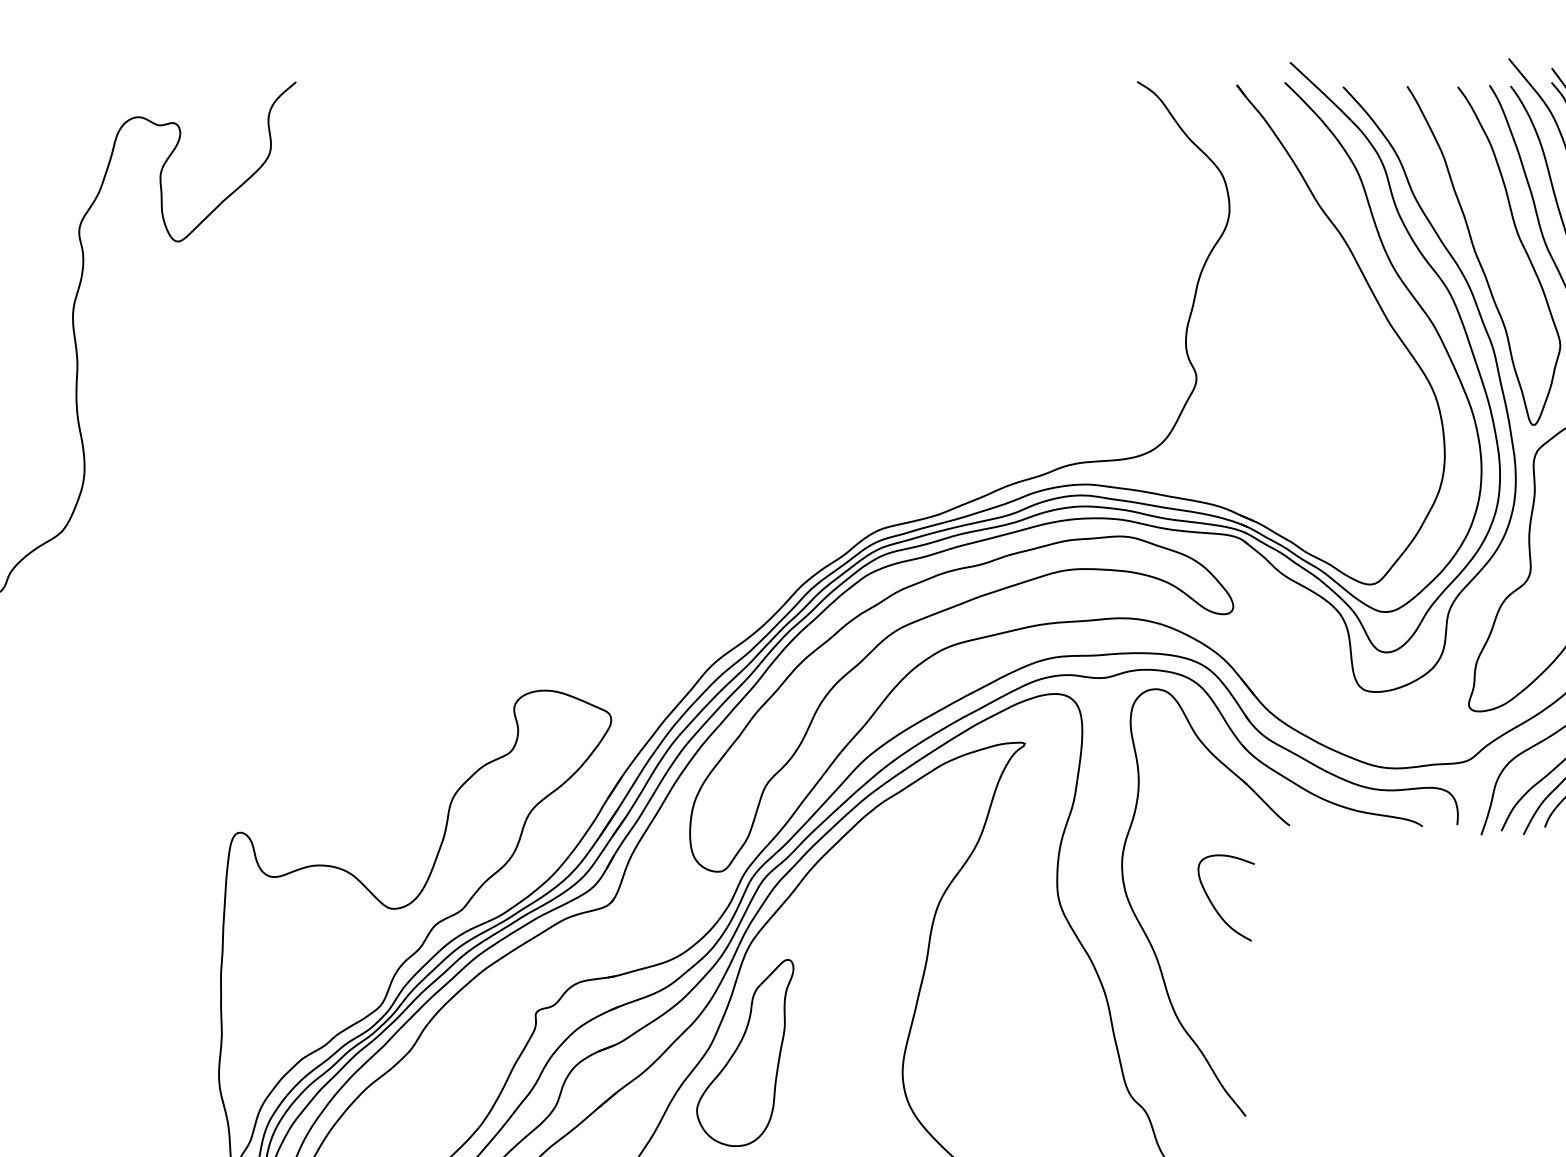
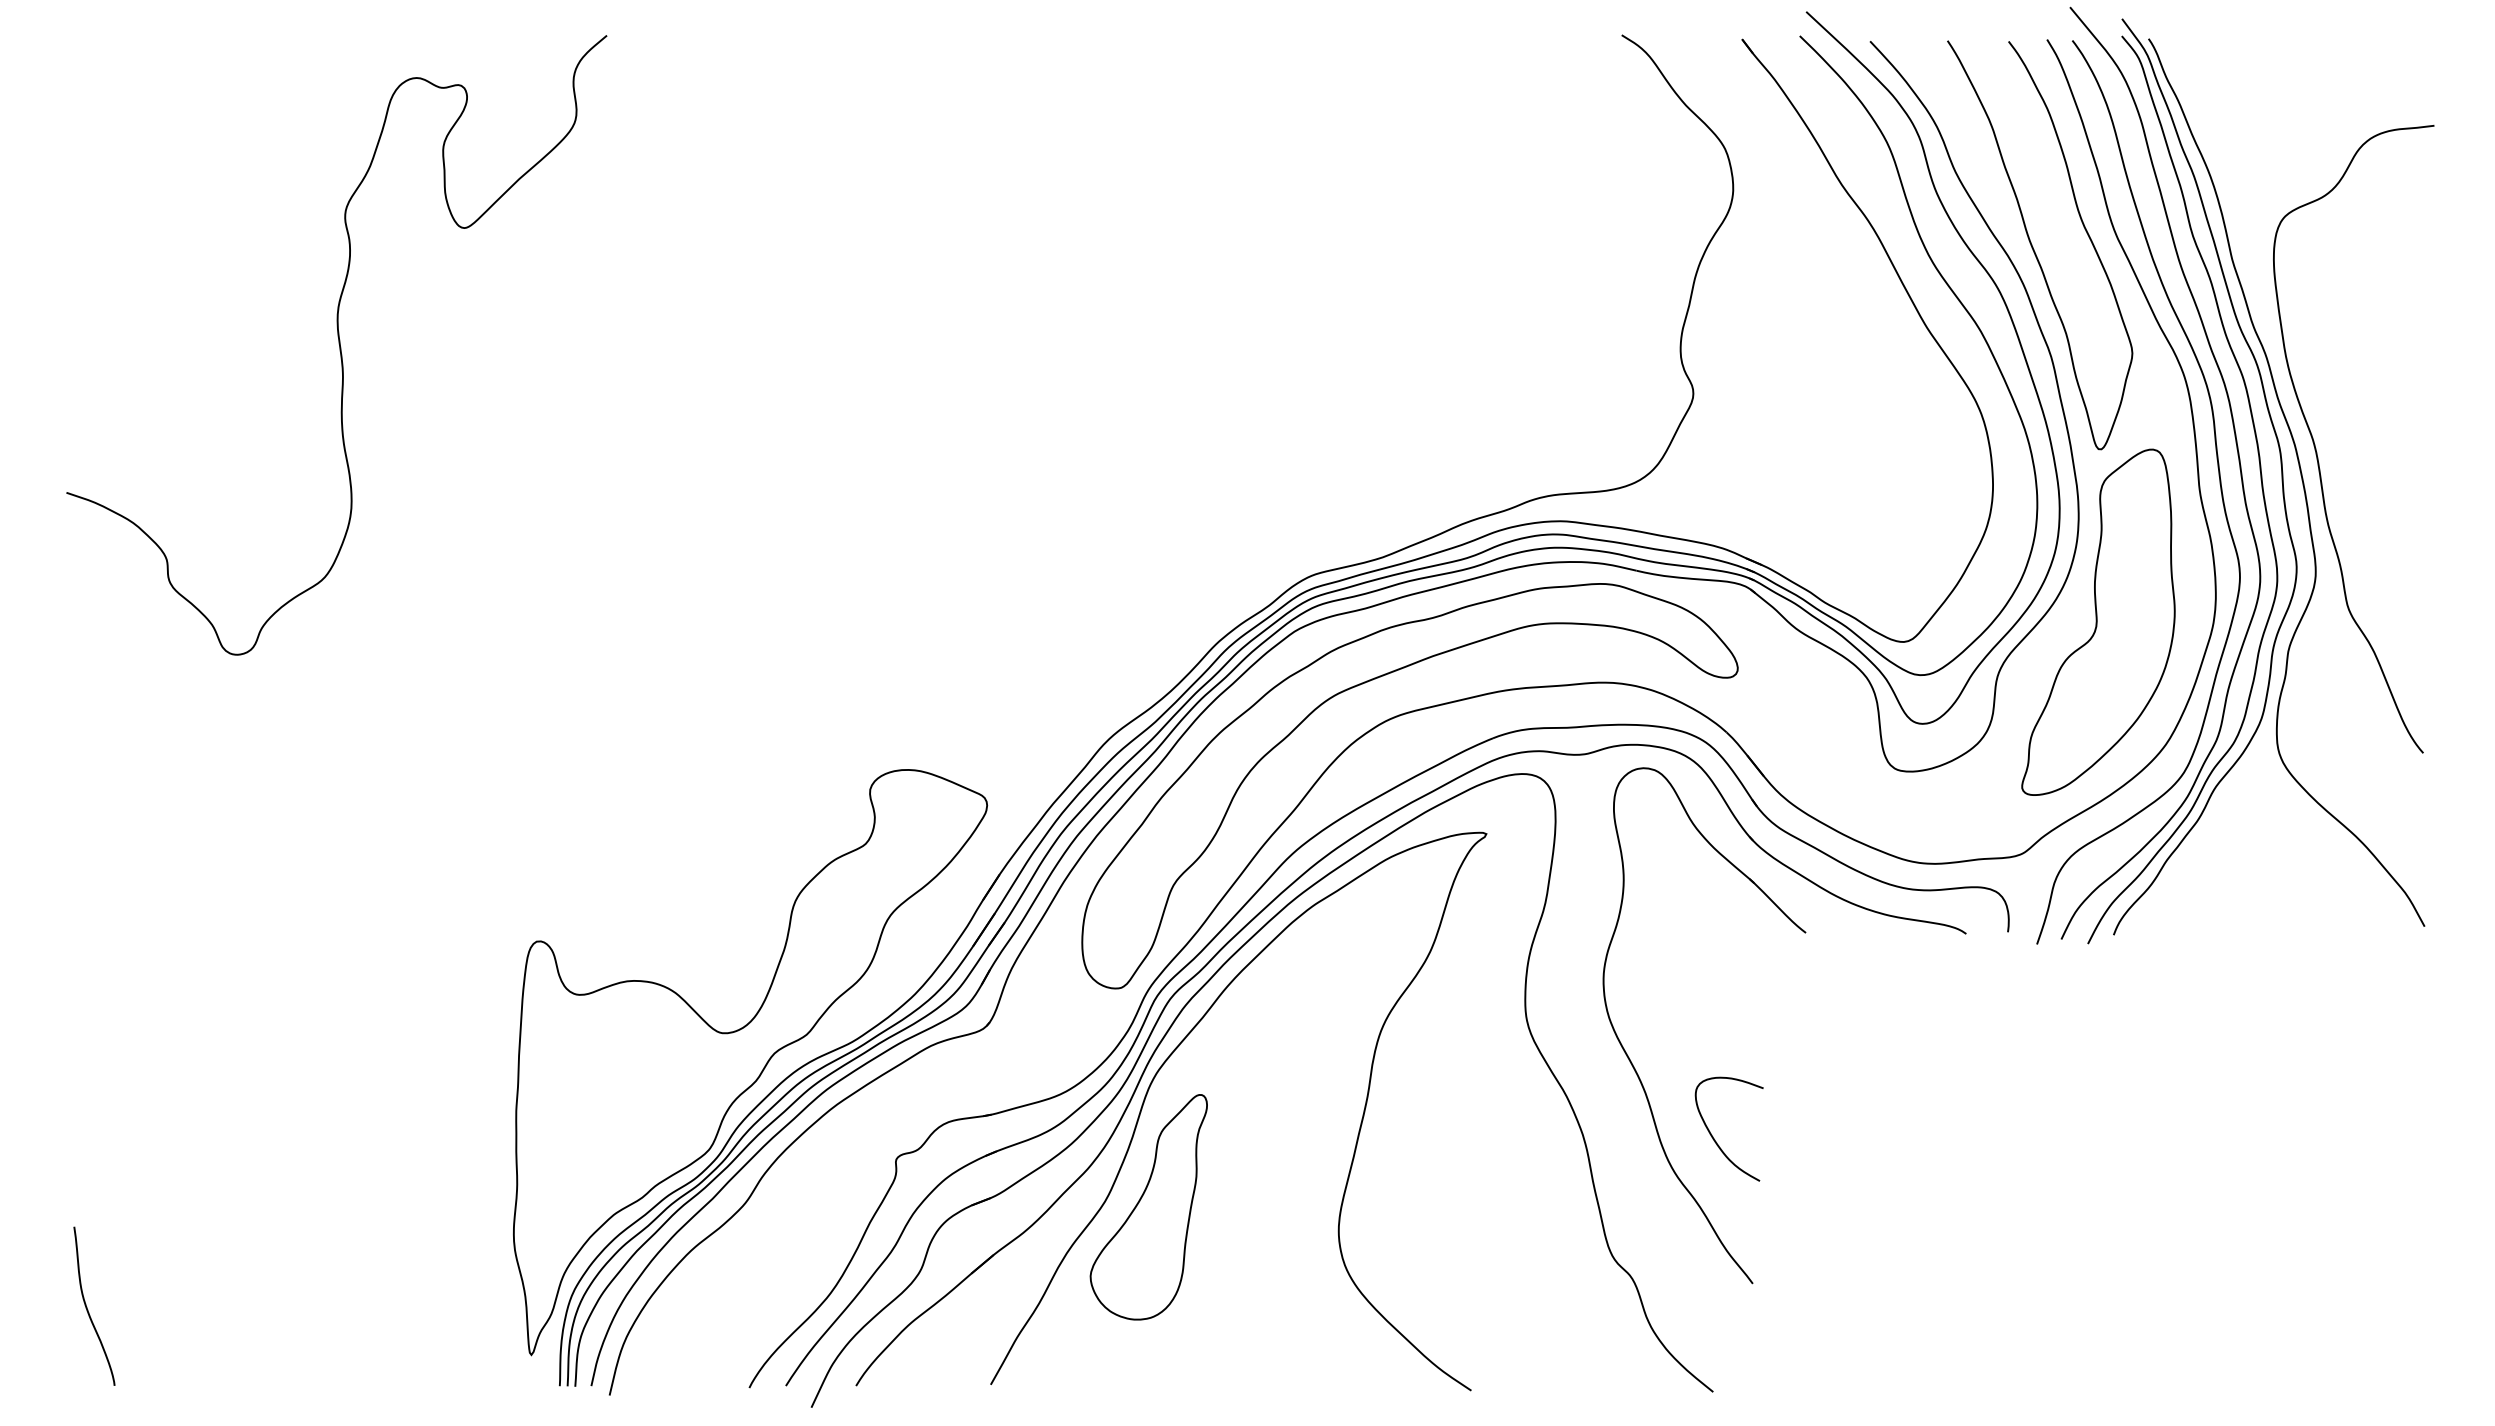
curve: (1213, 904) -> (1713, 1136), moved

